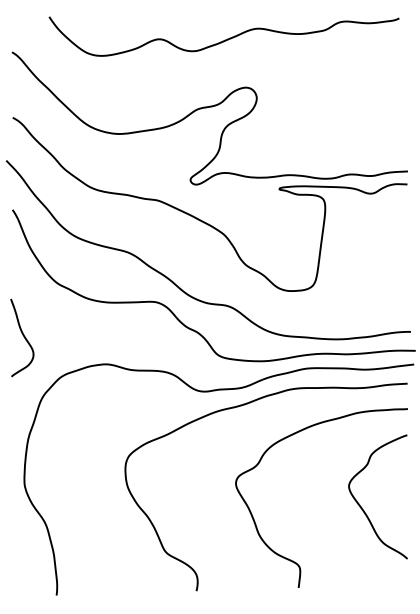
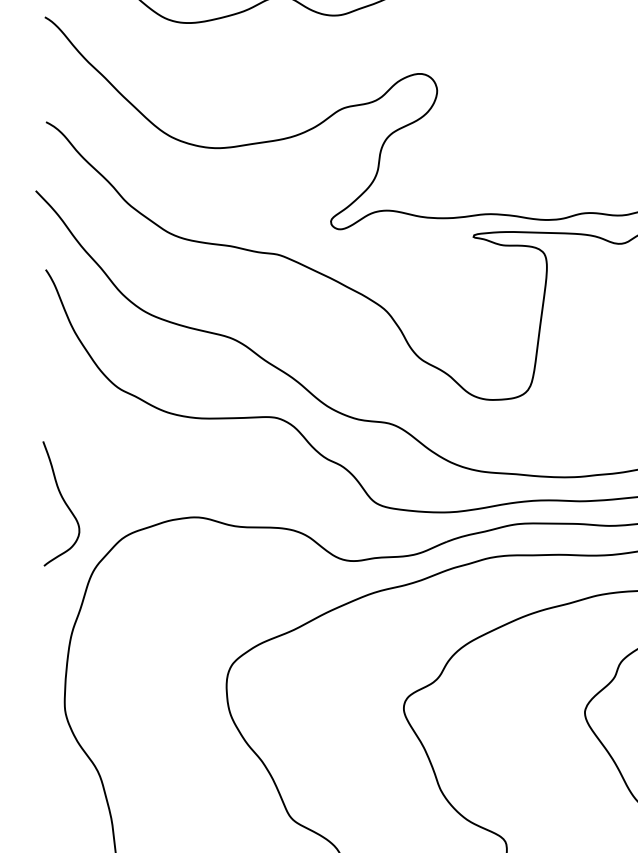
curve: (23, 337) -> (63, 503), moved

